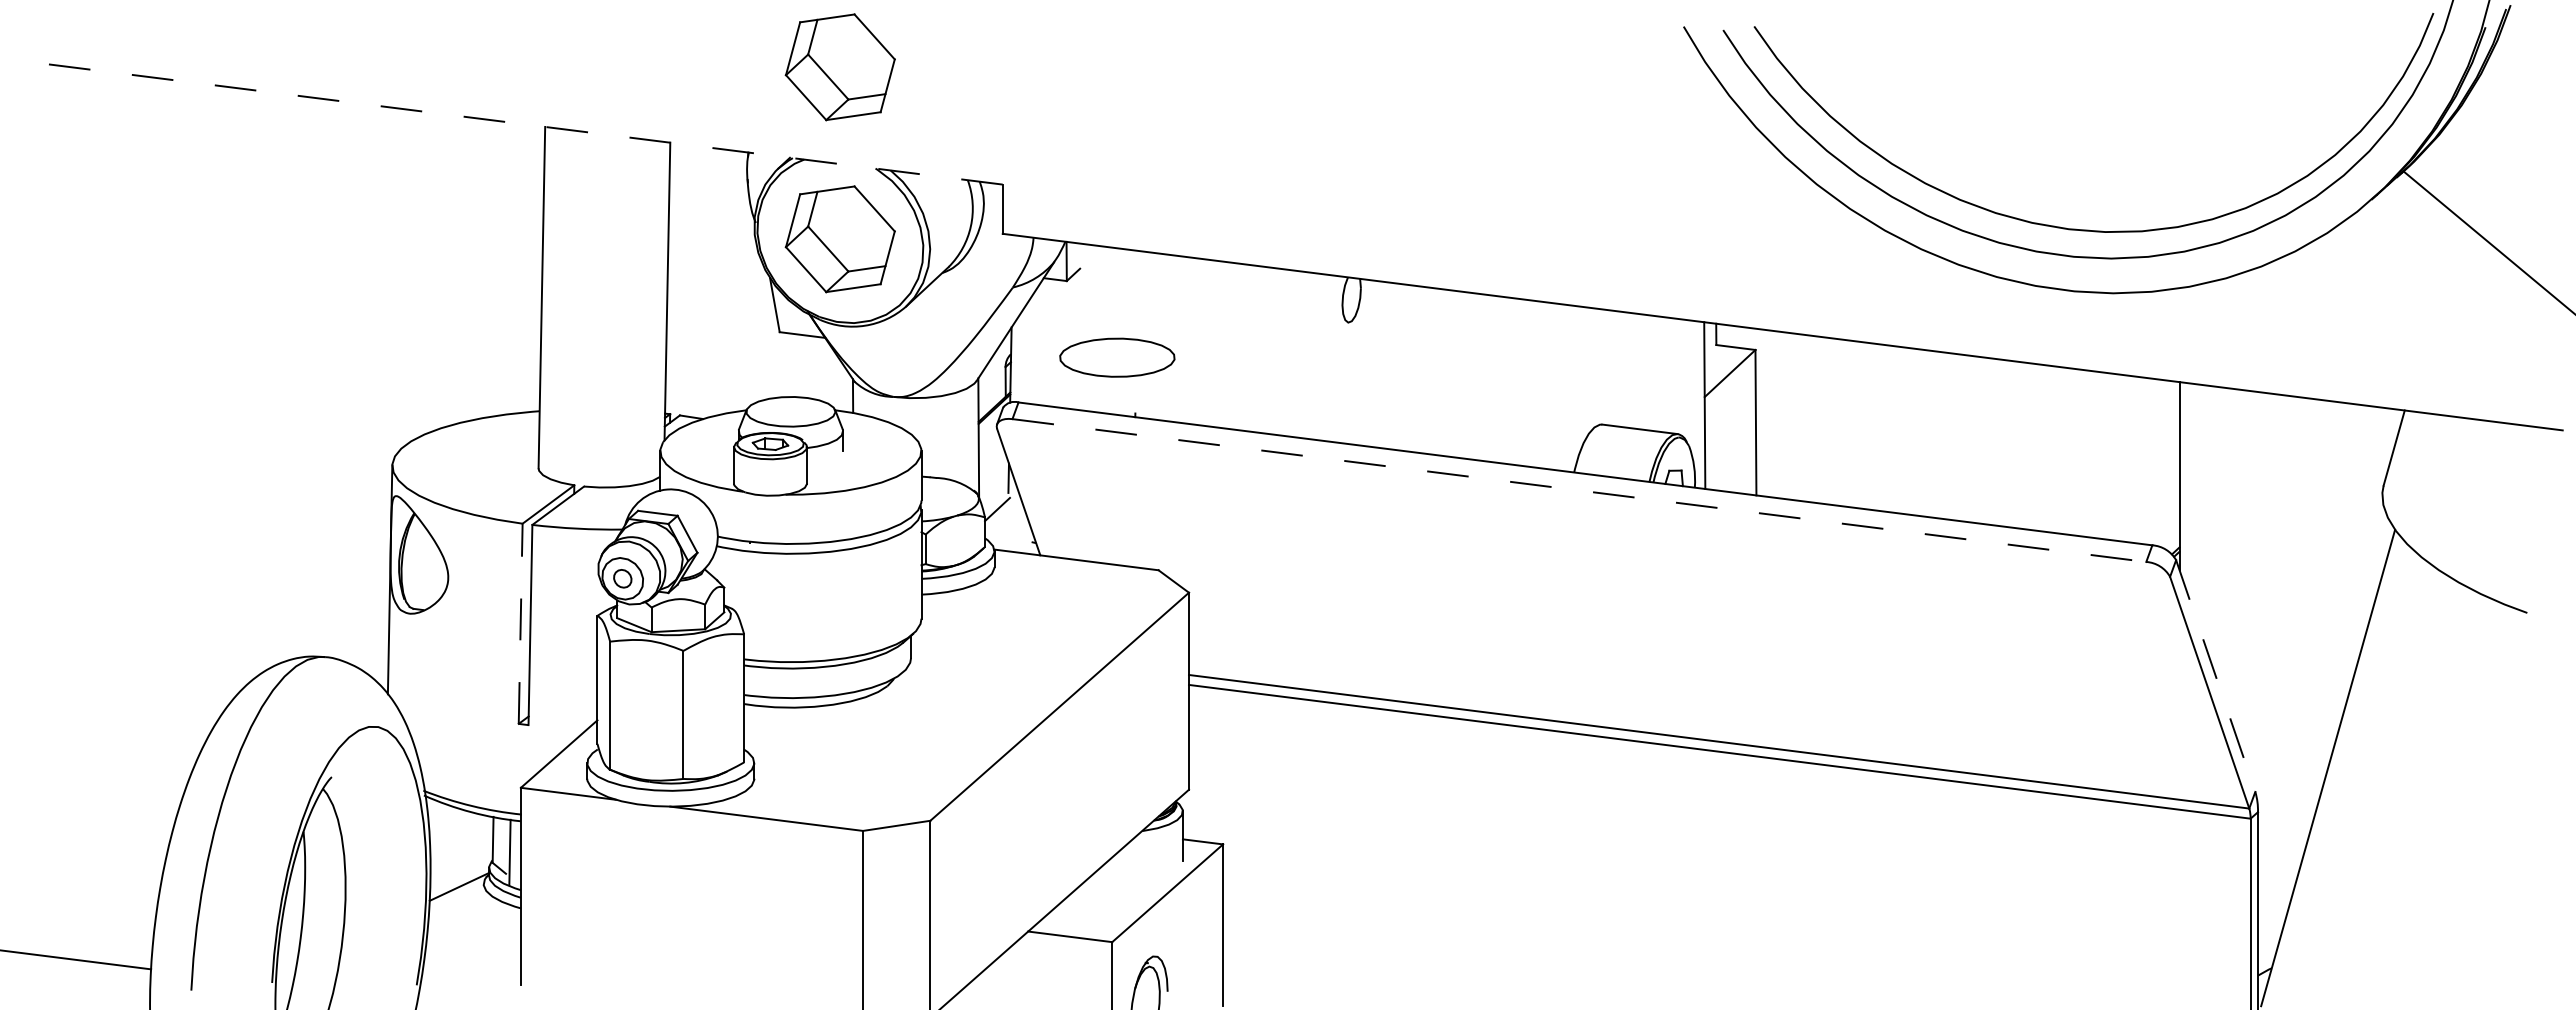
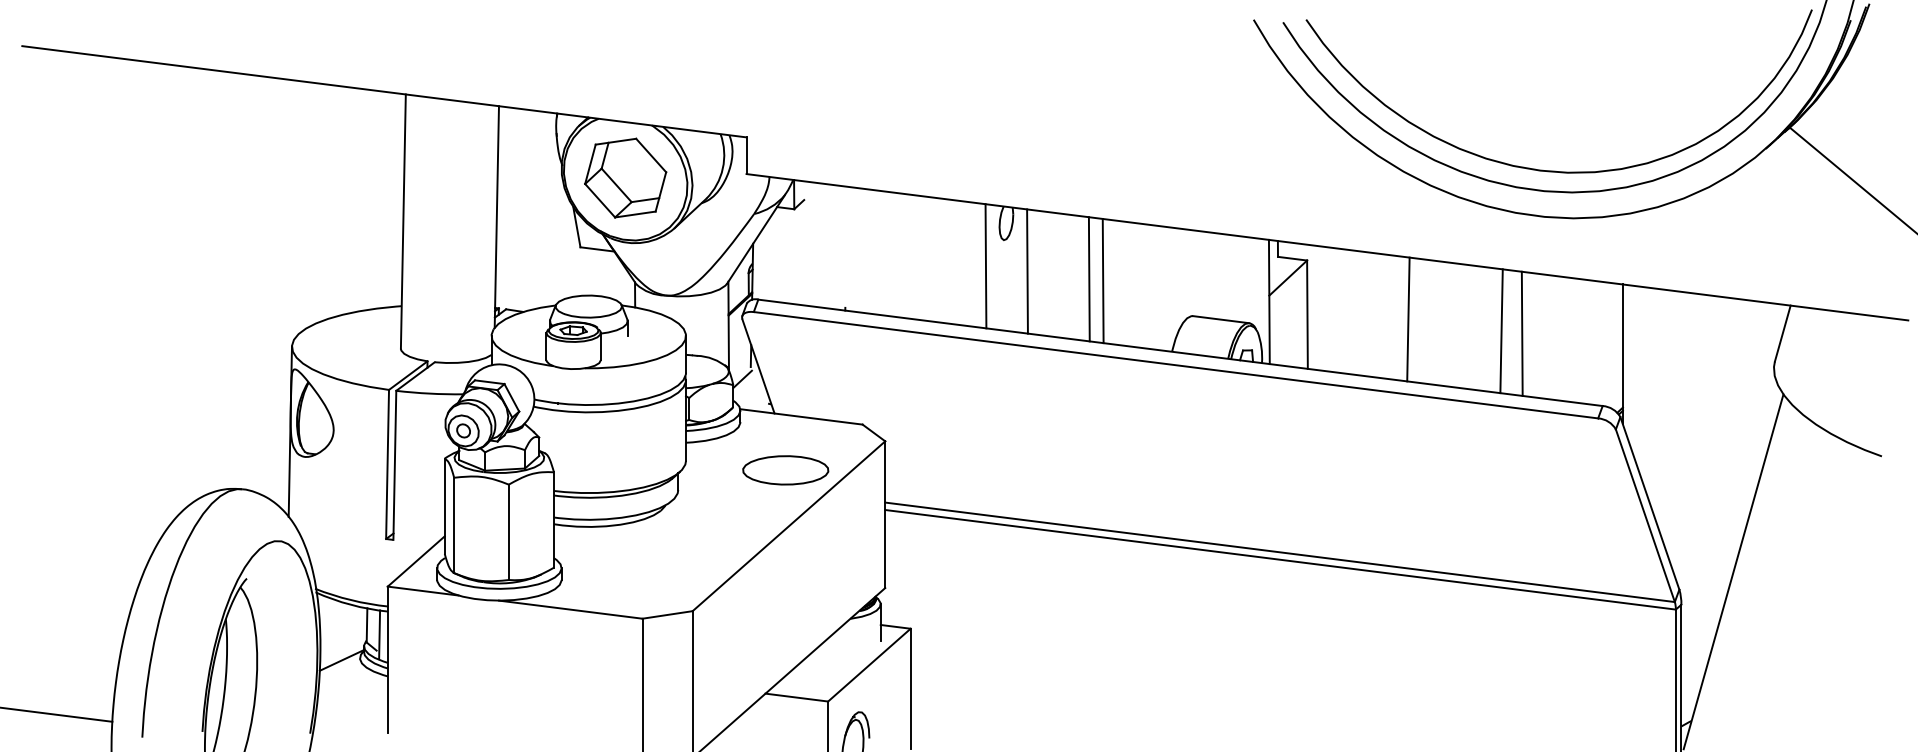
part: (839, 67) -> (625, 50), removed
line: (515, 123) -> (383, 91), dashed -> solid
part: (1117, 357) -> (785, 470), moved
line: (1323, 357) -> (985, 266), added
line: (1379, 364) -> (1027, 271), added
line: (1462, 374) -> (1088, 278), added
line: (1481, 377) -> (1103, 281), added
line: (1891, 429) -> (1408, 319), added
line: (2016, 444) -> (1501, 330), added
line: (2043, 448) -> (1521, 333), added
line: (1579, 490) -> (1176, 365), dashed -> solid
line: (520, 623) -> (387, 464), dashed -> solid
line: (2215, 676) -> (1649, 503), dashed -> solid

